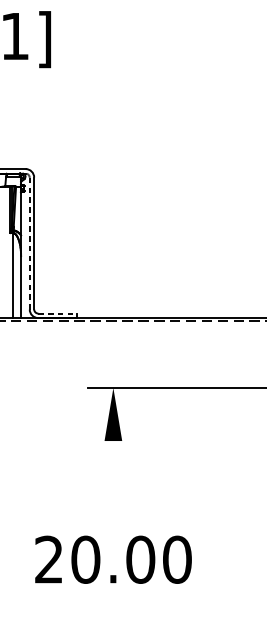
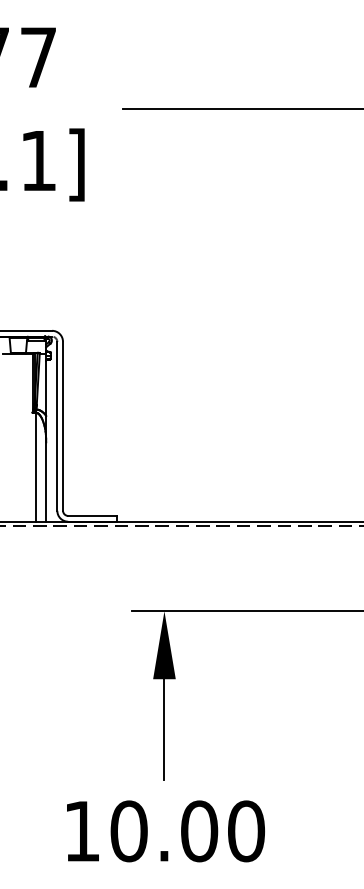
line: (29, 242) -> (57, 425), dashed -> solid
line: (58, 314) -> (93, 516), dashed -> solid
line: (113, 480) -> (164, 729), added
text: (48, 559) -> (81, 830), 20.00 -> 10.00

